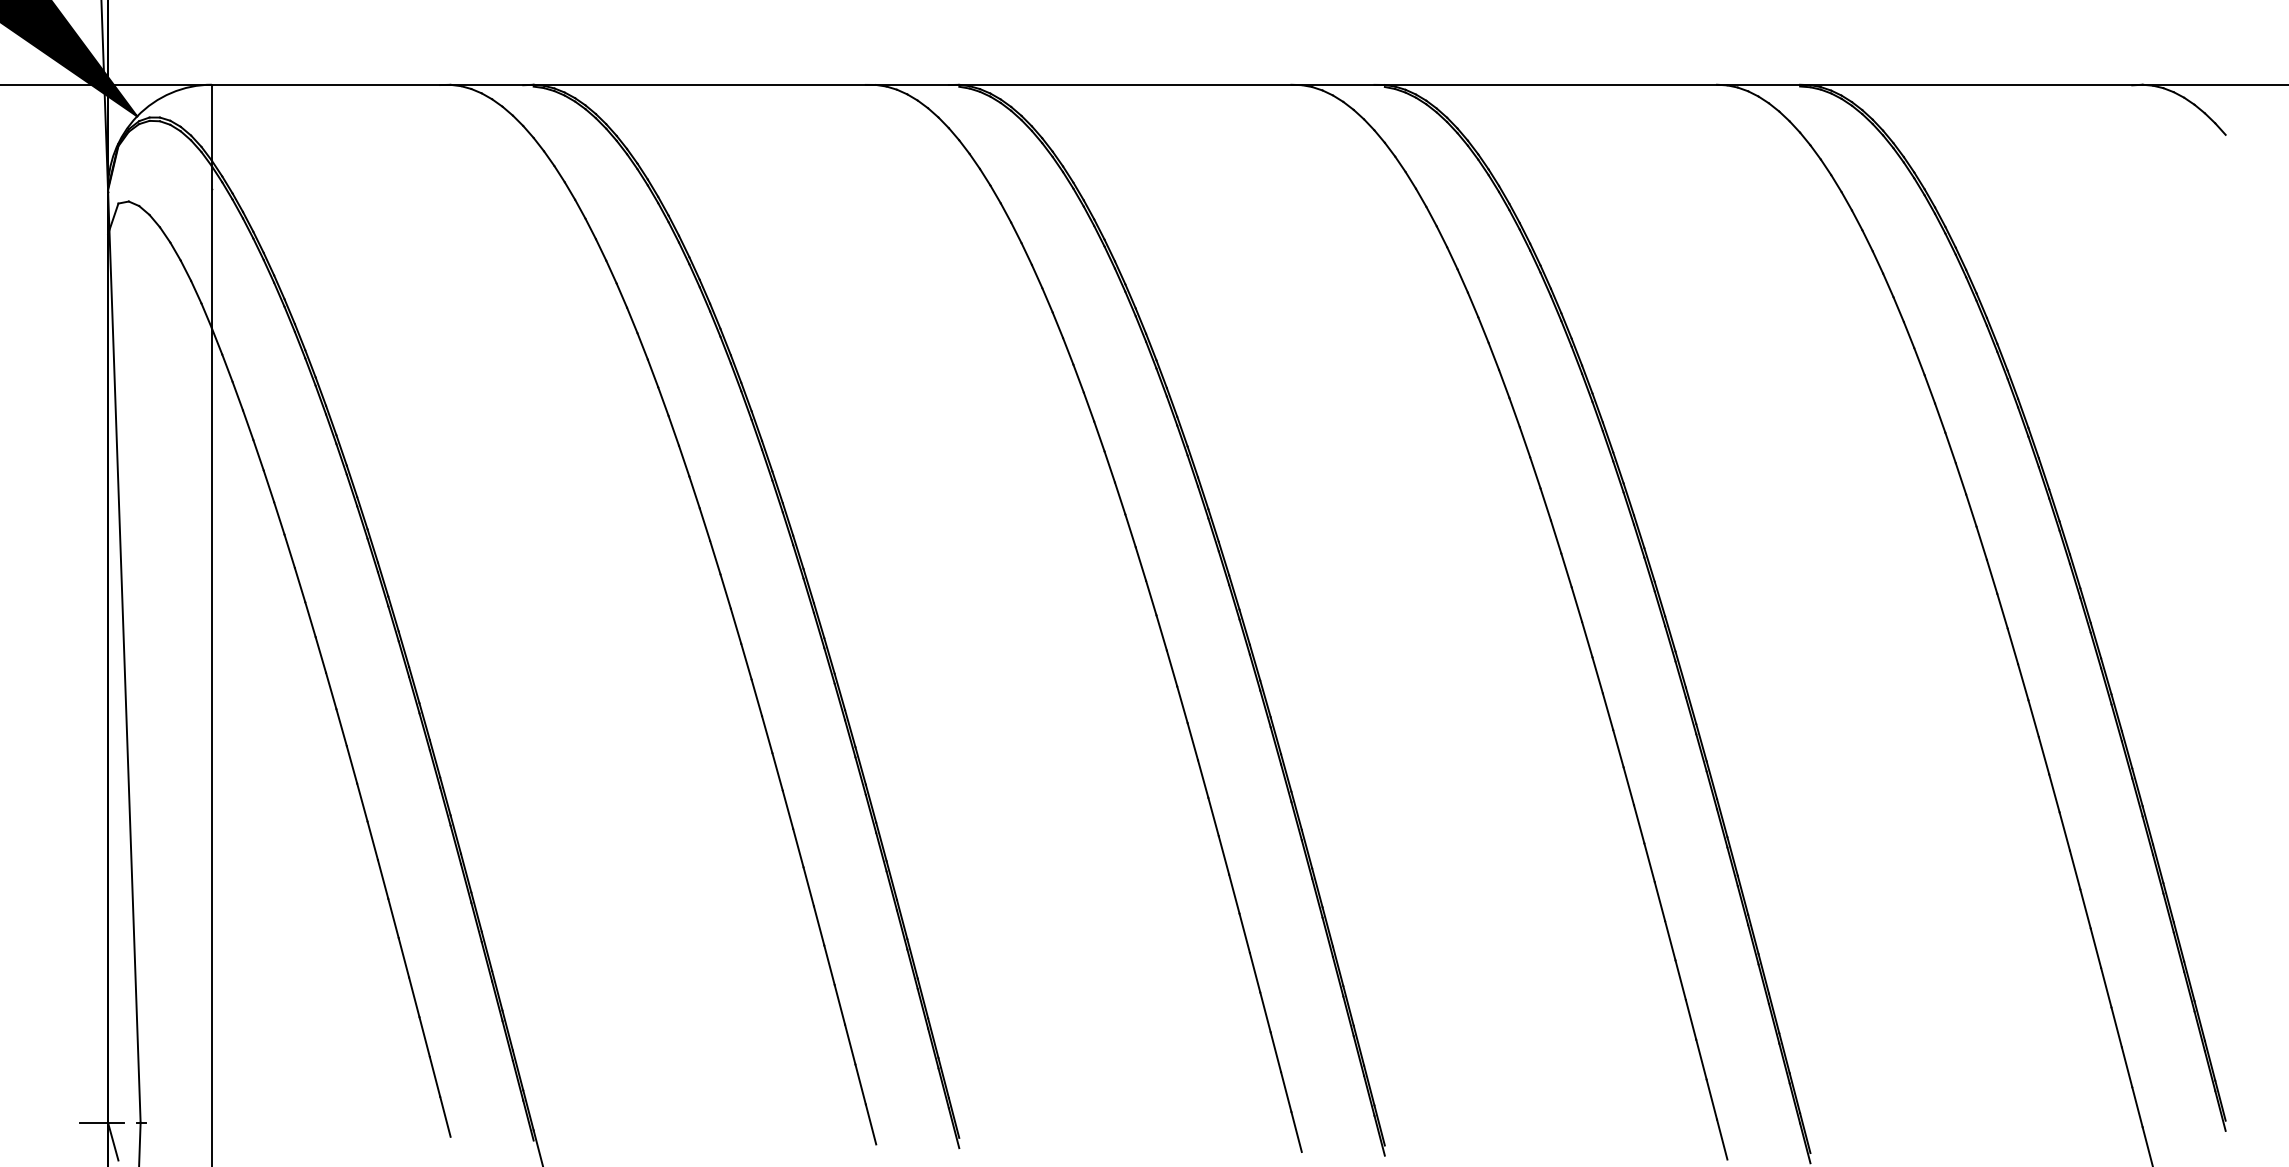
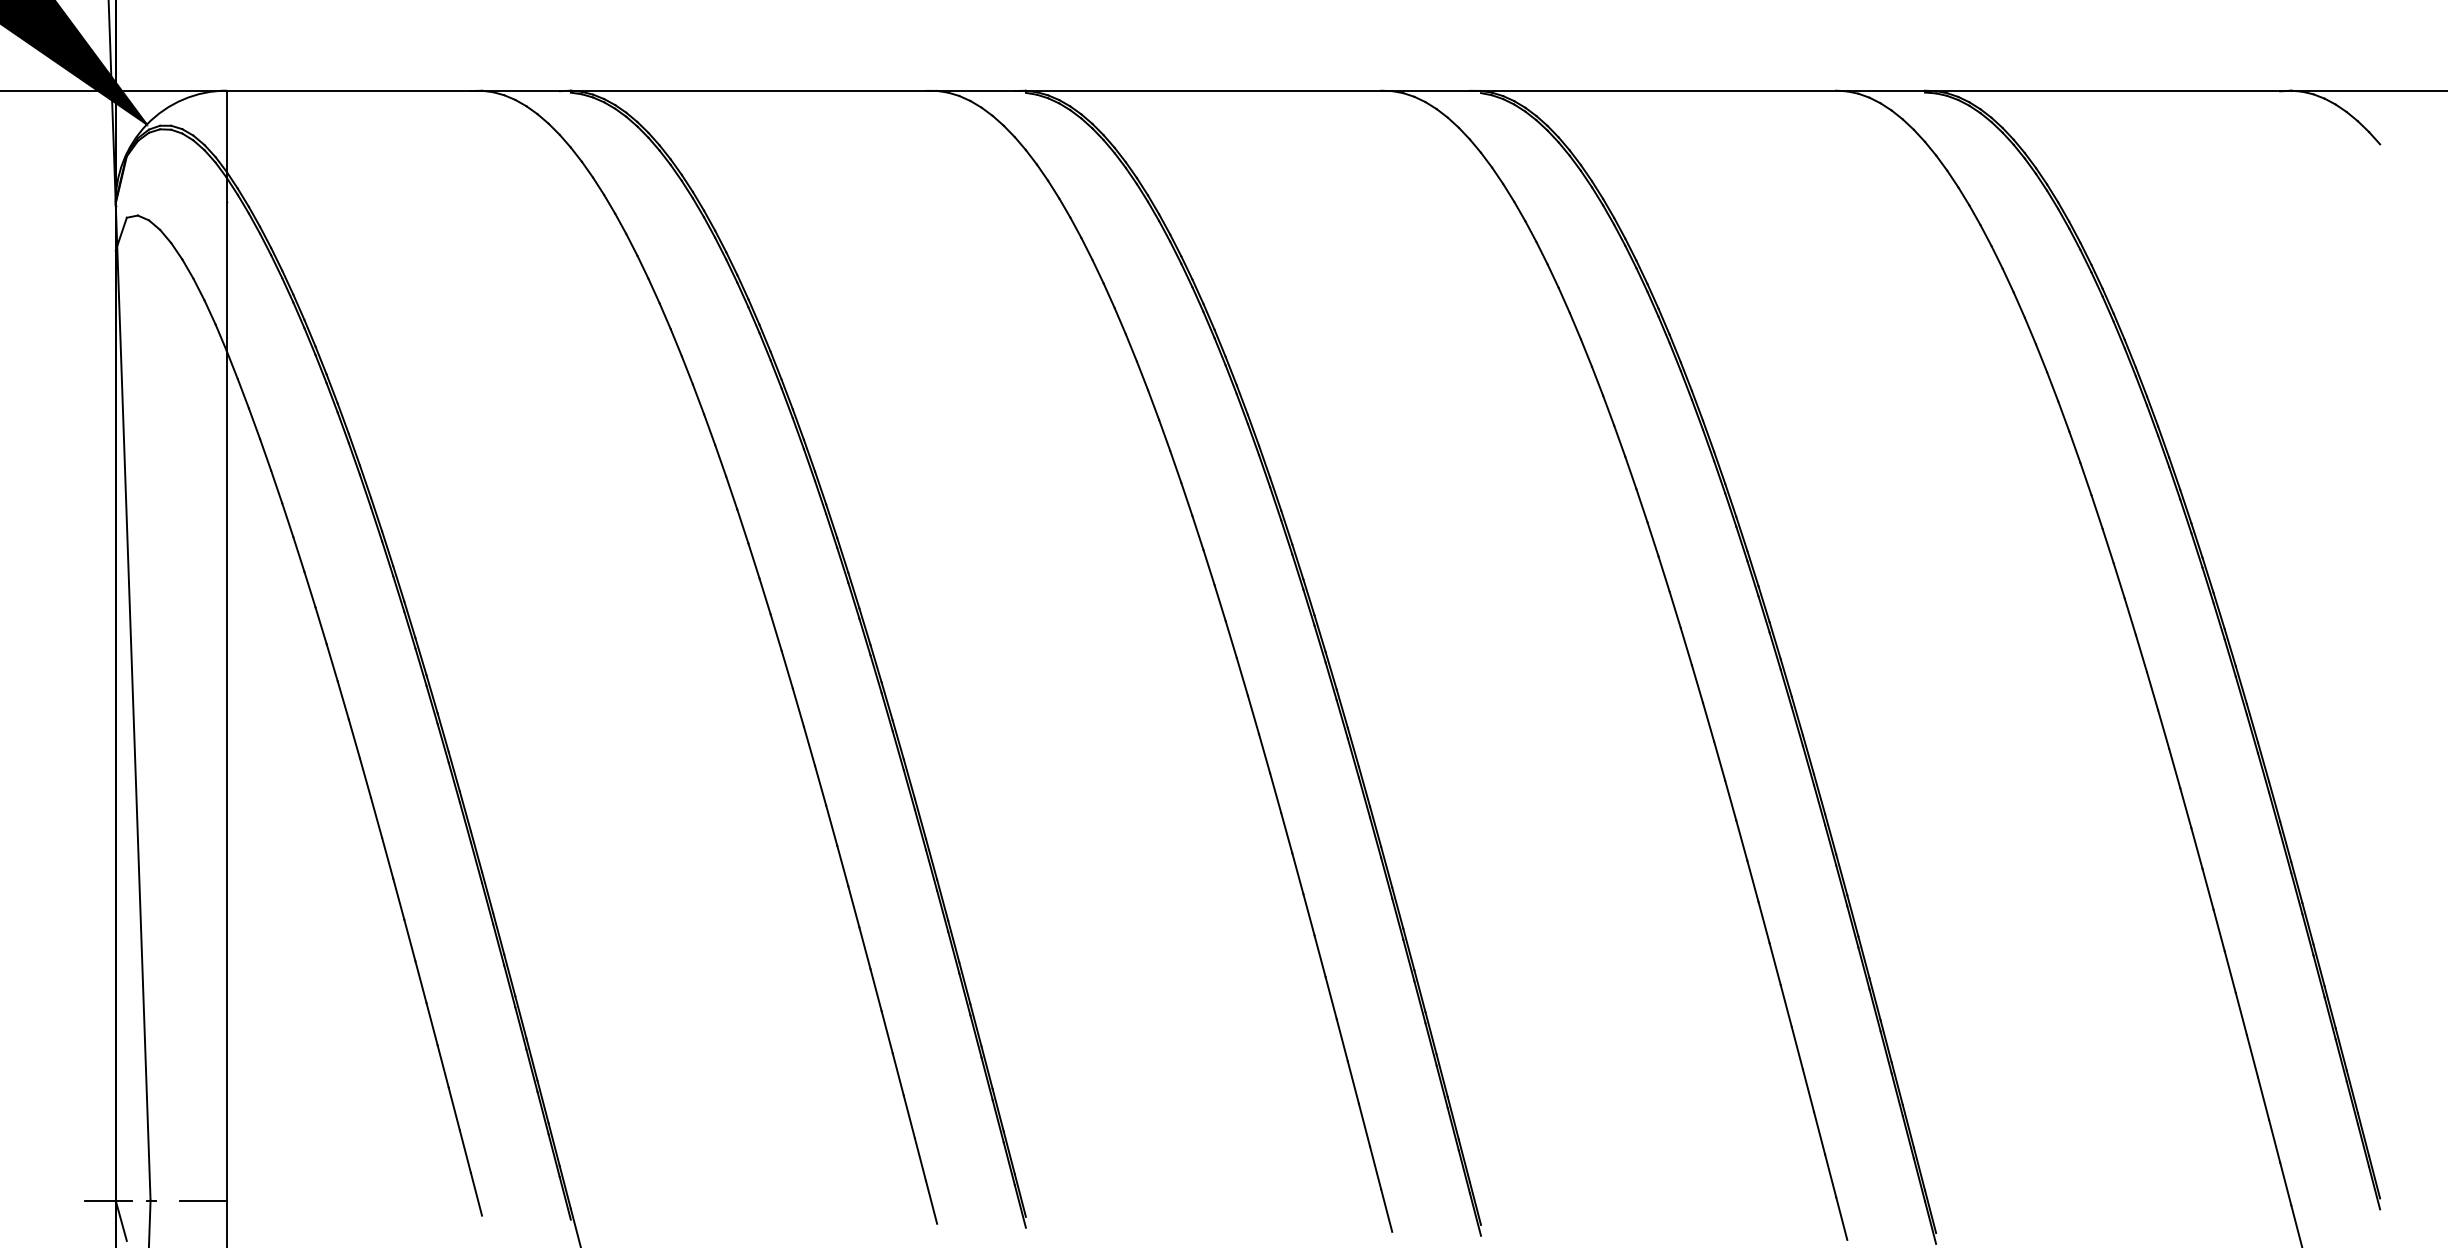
line: (189, 1122) -> (202, 1200), added

